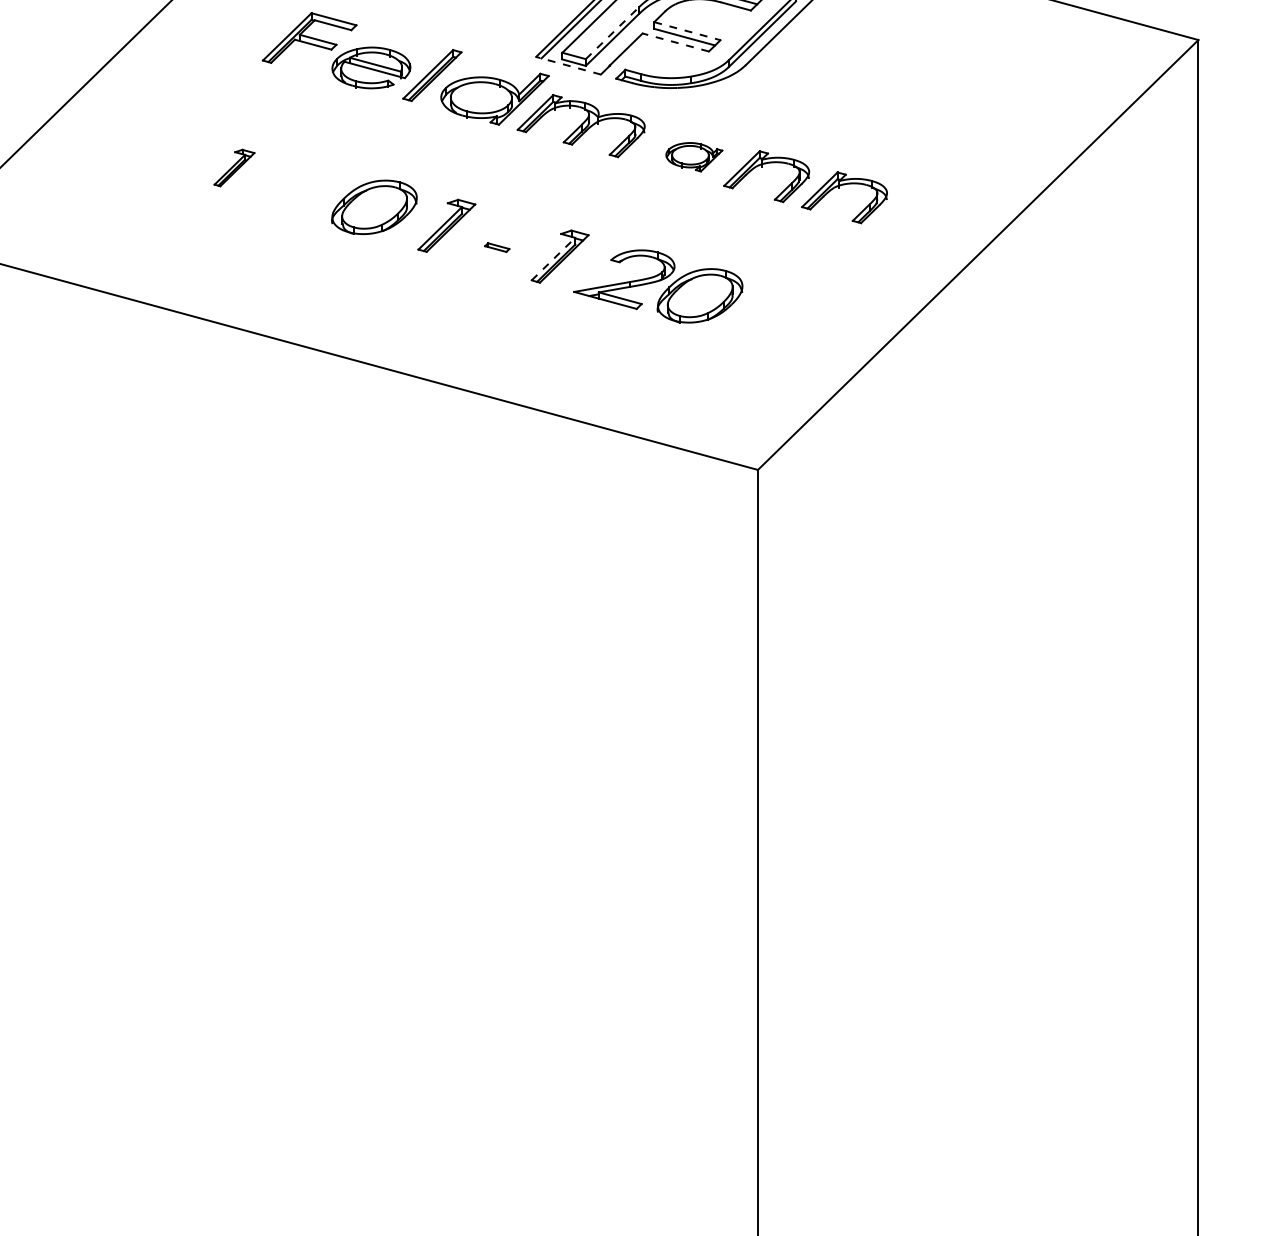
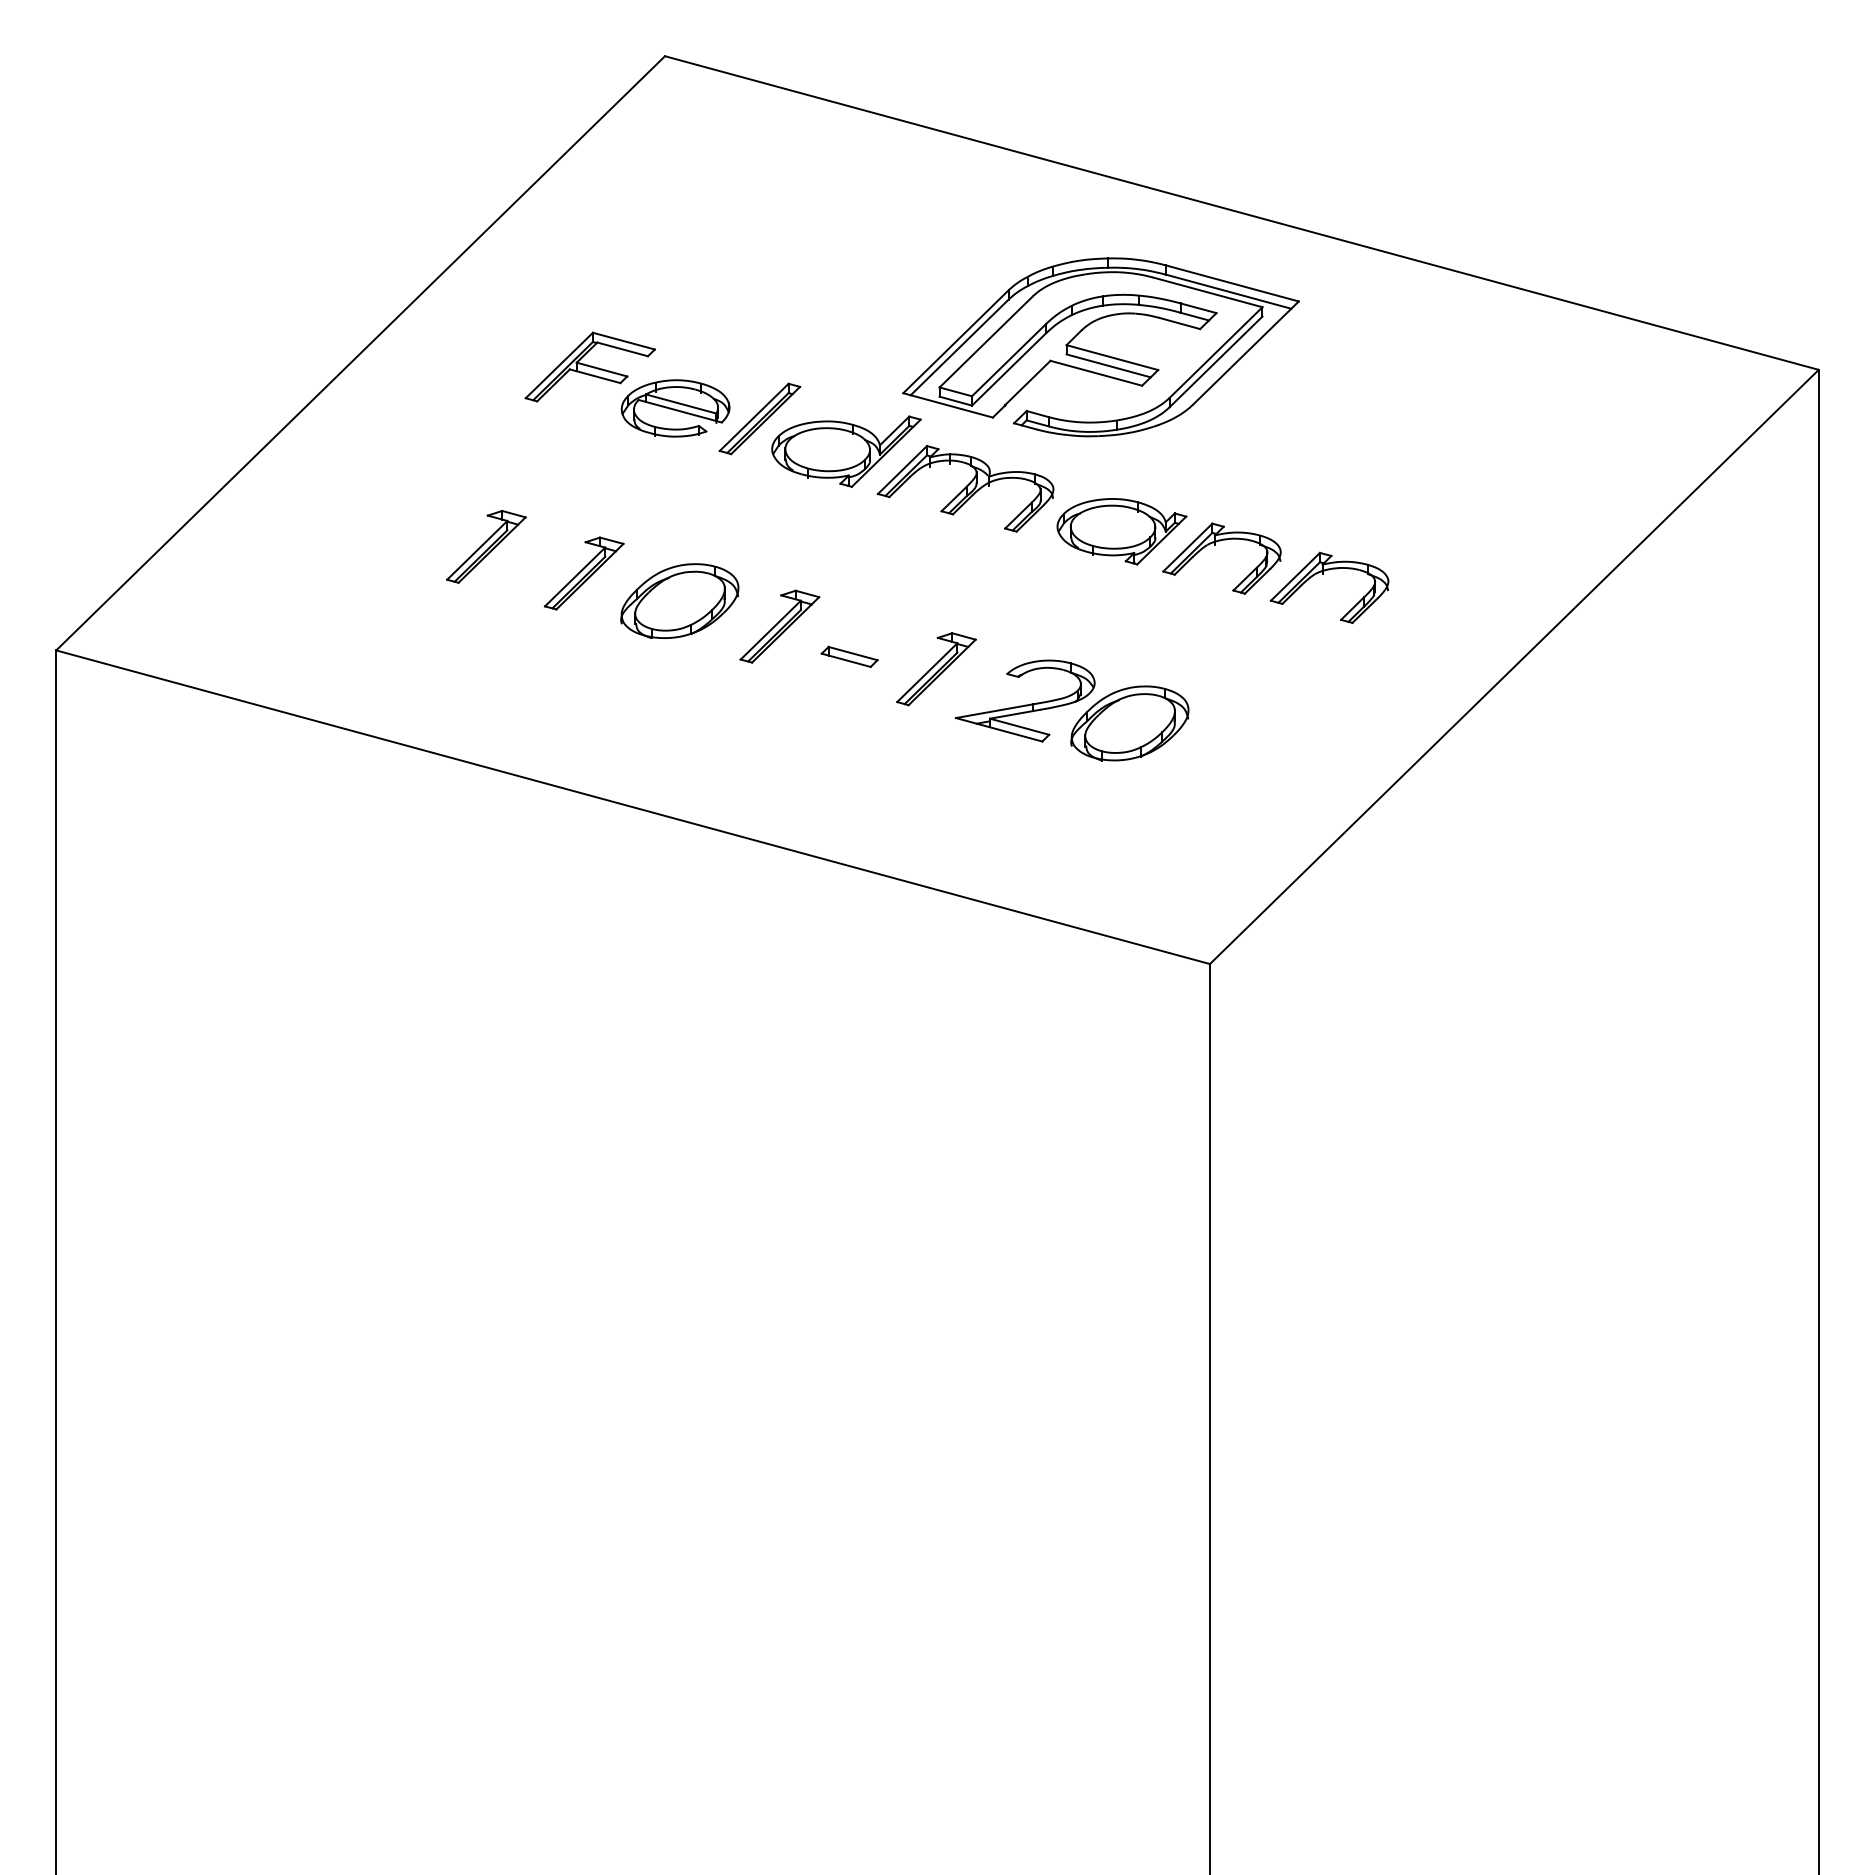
line: (687, 31) -> (1112, 357), dashed -> solid
line: (612, 33) -> (1008, 360), dashed -> solid
line: (675, 42) -> (1095, 373), dashed -> solid
line: (568, 65) -> (947, 405), dashed -> solid
part: (693, 156) -> (1121, 531), size x1.67
part: (234, 167) -> (486, 546), size x1.43
part: (304, 187) -> (583, 573), added
part: (497, 247) -> (849, 656), size x1.67
line: (553, 258) -> (927, 672), dashed -> solid

